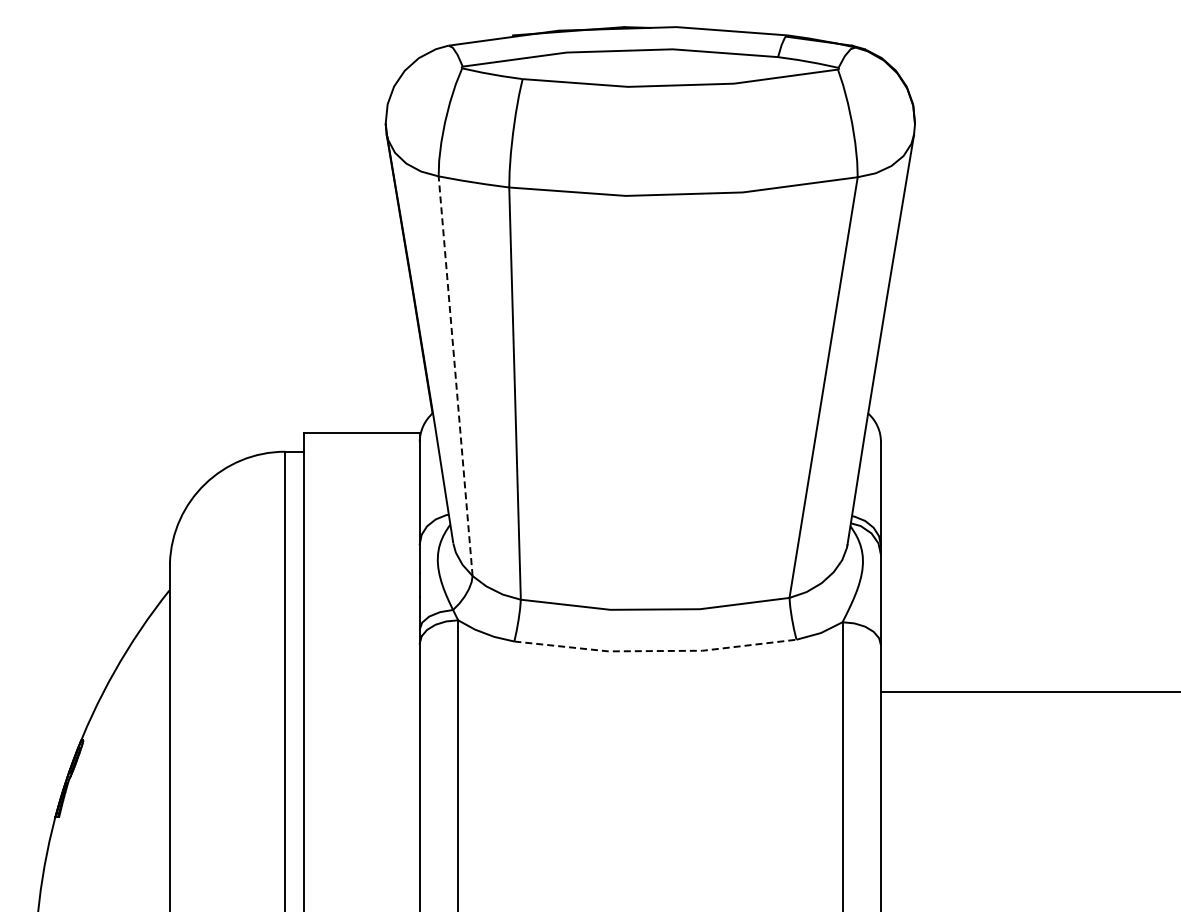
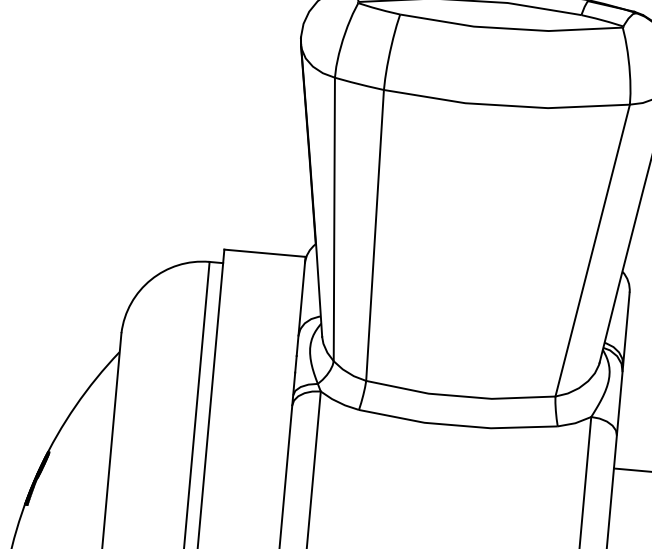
line: (455, 376) -> (334, 219), dashed -> solid
line: (655, 651) -> (457, 425), dashed -> solid

